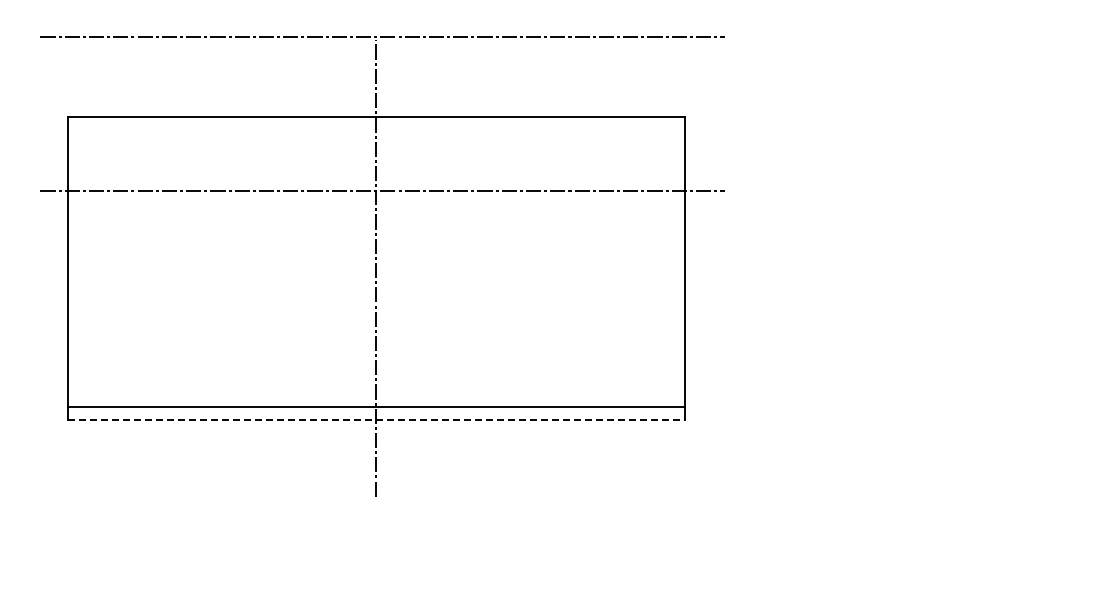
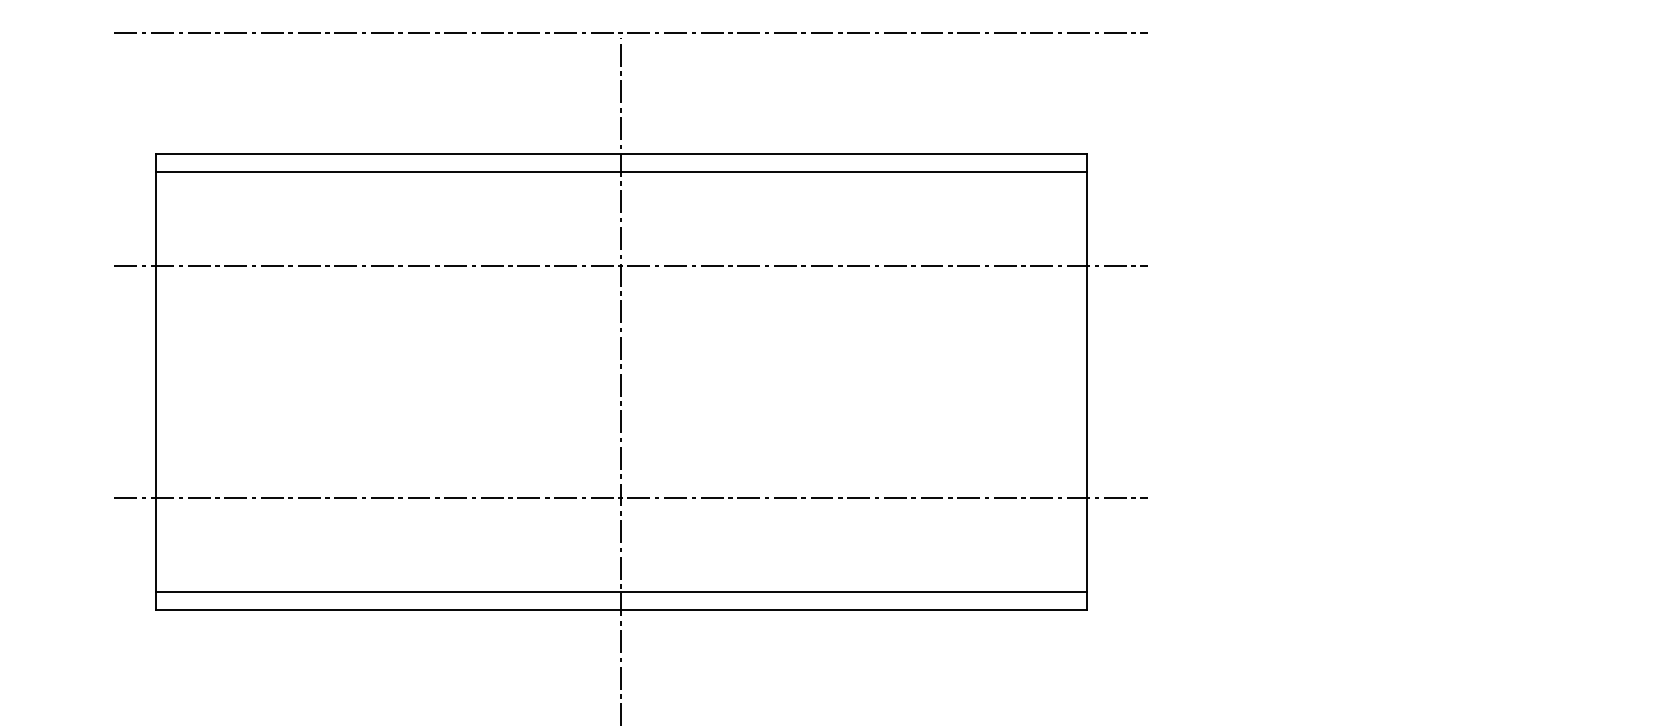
line: (375, 129) -> (620, 172), added
line: (382, 345) -> (630, 498), added
line: (376, 419) -> (621, 609), dashed -> solid

